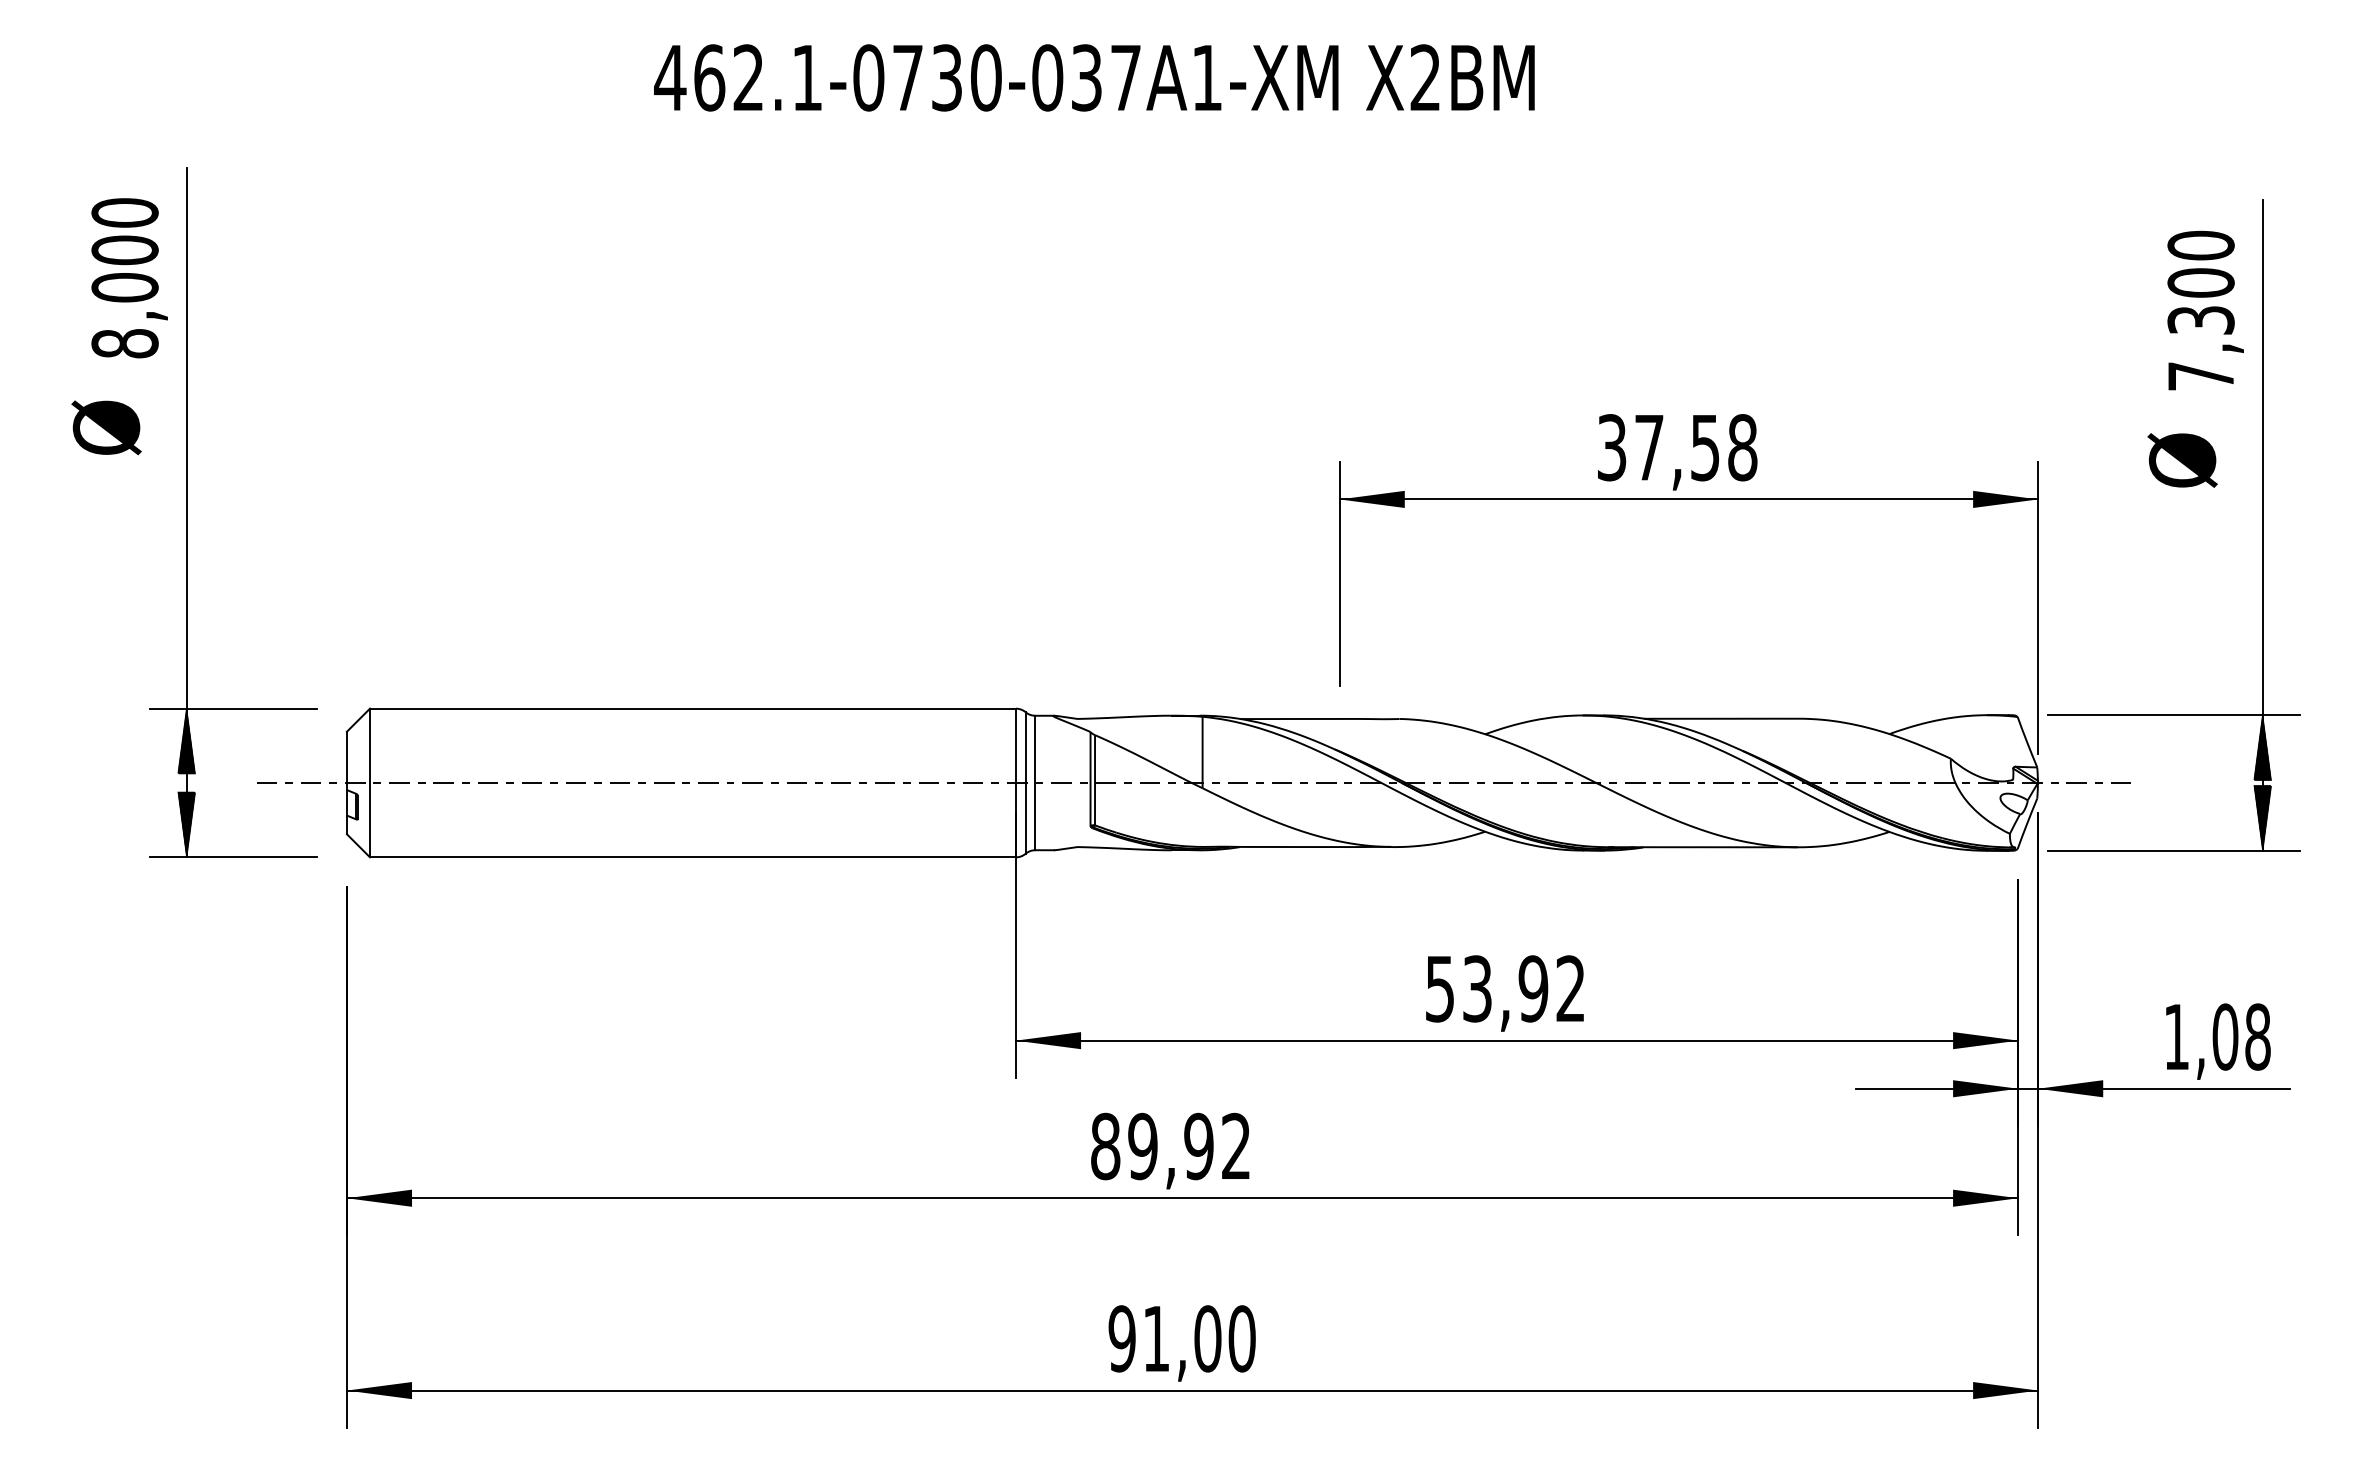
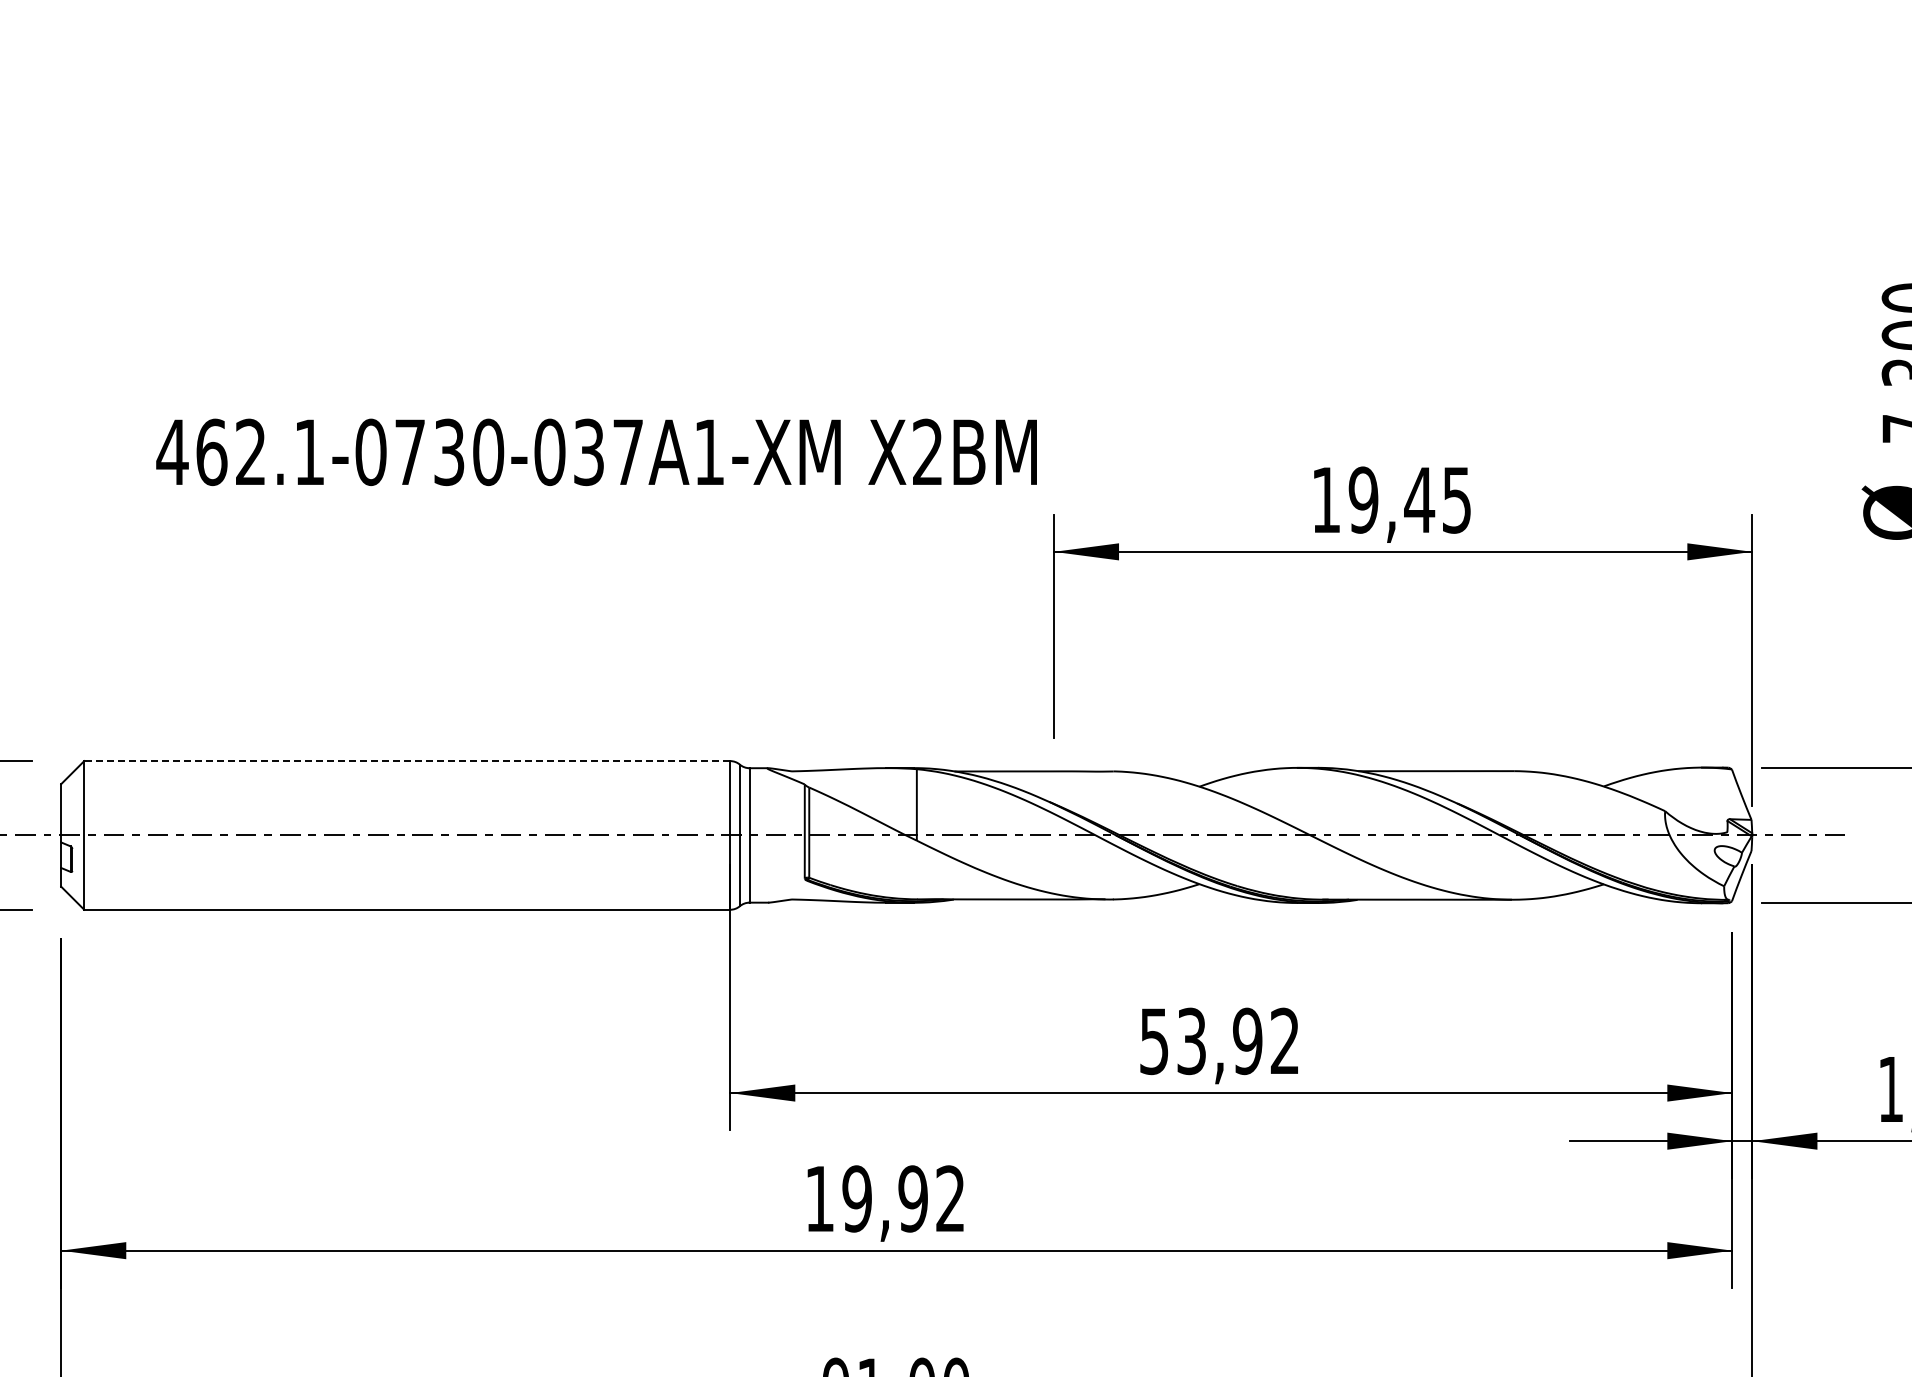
text: (1094, 77) -> (596, 451), moved
text: (1677, 447) -> (1391, 499), 37,58 -> 19,45
line: (693, 708) -> (407, 760), solid -> dashed
text: (1105, 1146) -> (819, 1198), 89,92 -> 19,92

